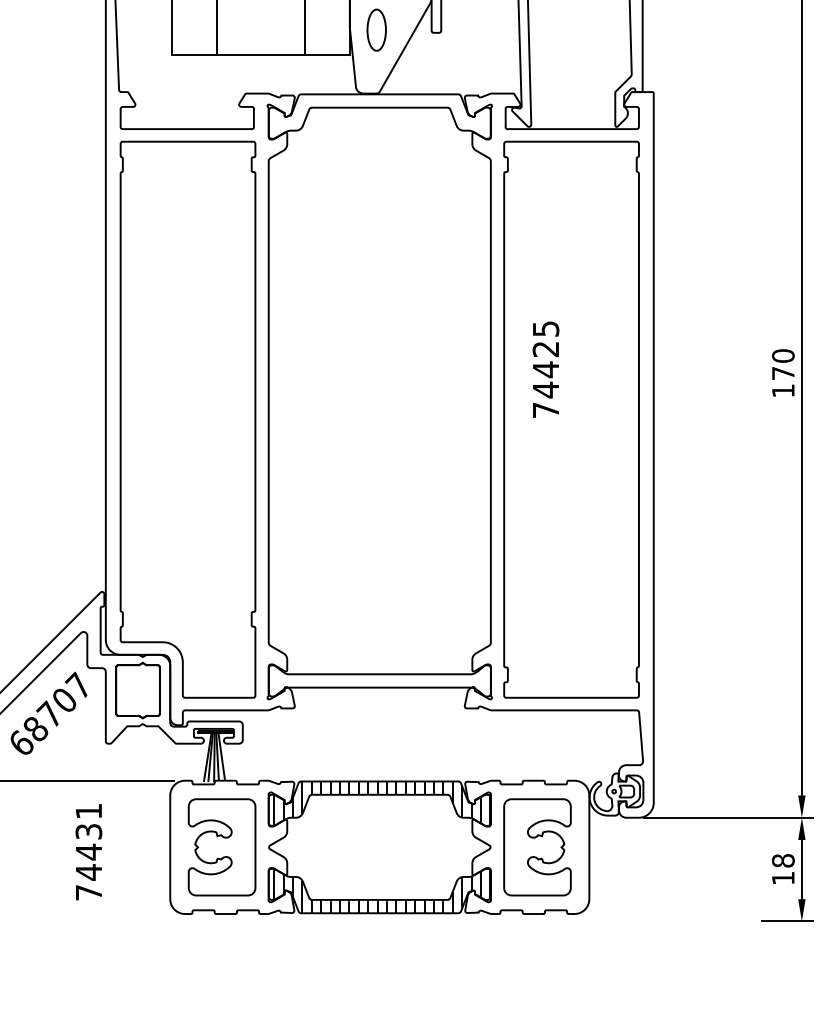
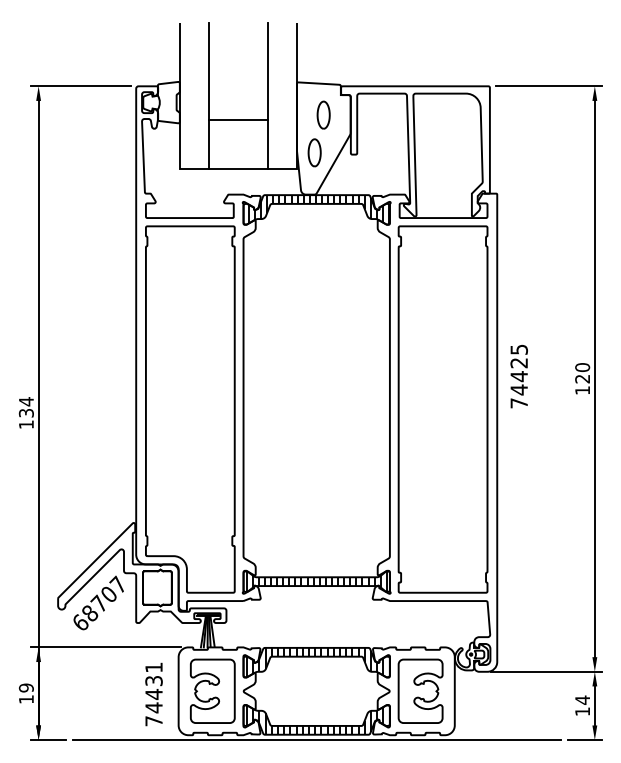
hatch: (382, 116) -> (318, 209), added
text: (544, 369) -> (518, 376), moved
text: (783, 372) -> (582, 378), 170 -> 120
hatch: (379, 680) -> (316, 581), added
text: (88, 852) -> (153, 694), moved
text: (783, 859) -> (582, 699), 18 -> 14
line: (380, 922) -> (317, 740), added

